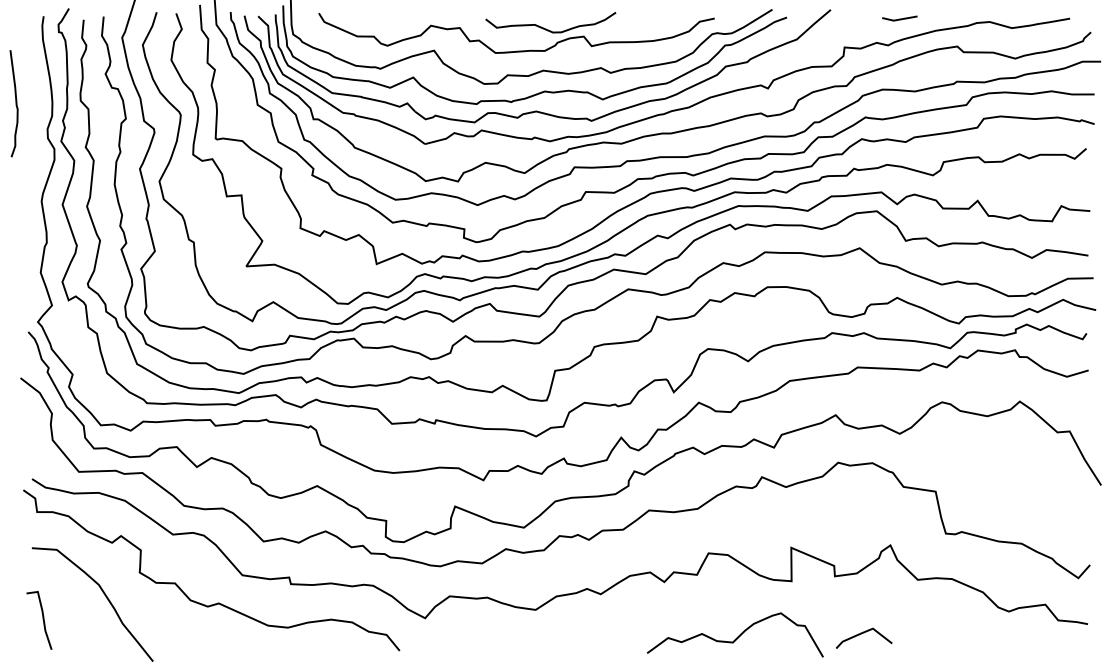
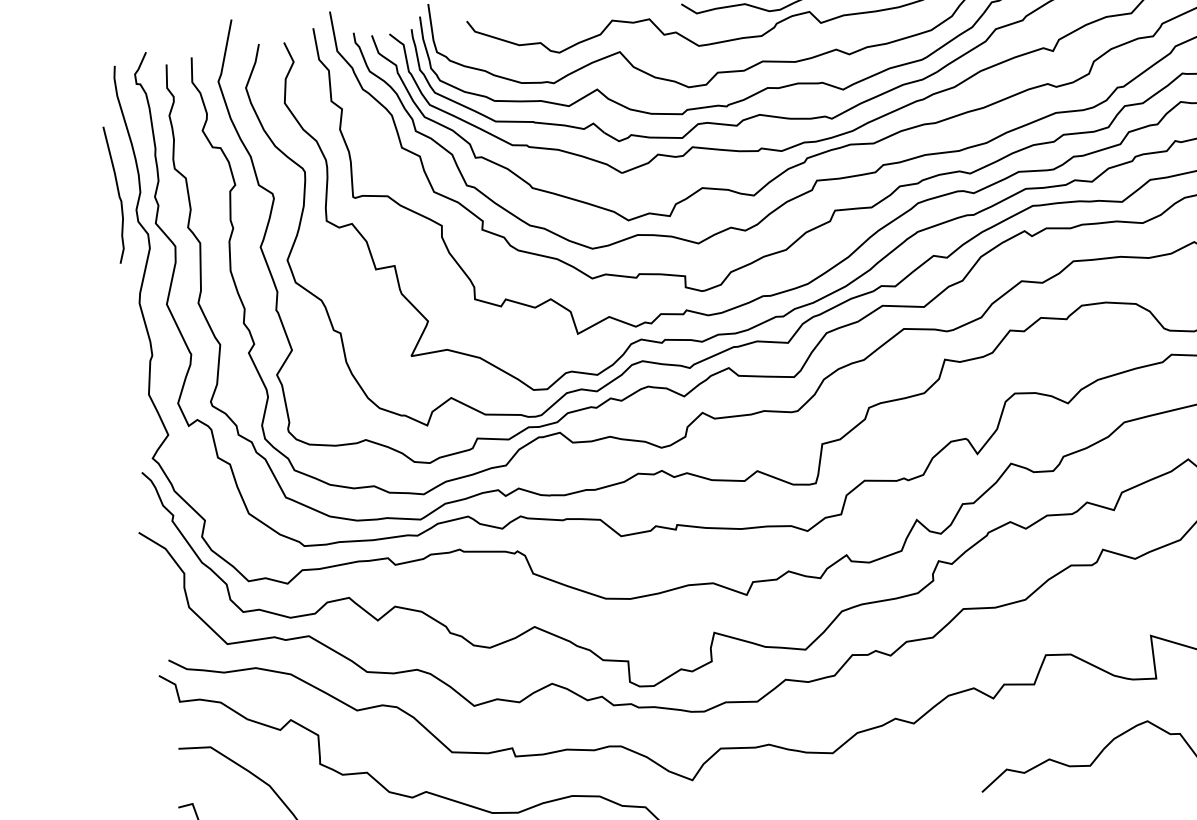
curve: (15, 103) -> (117, 194), moved

